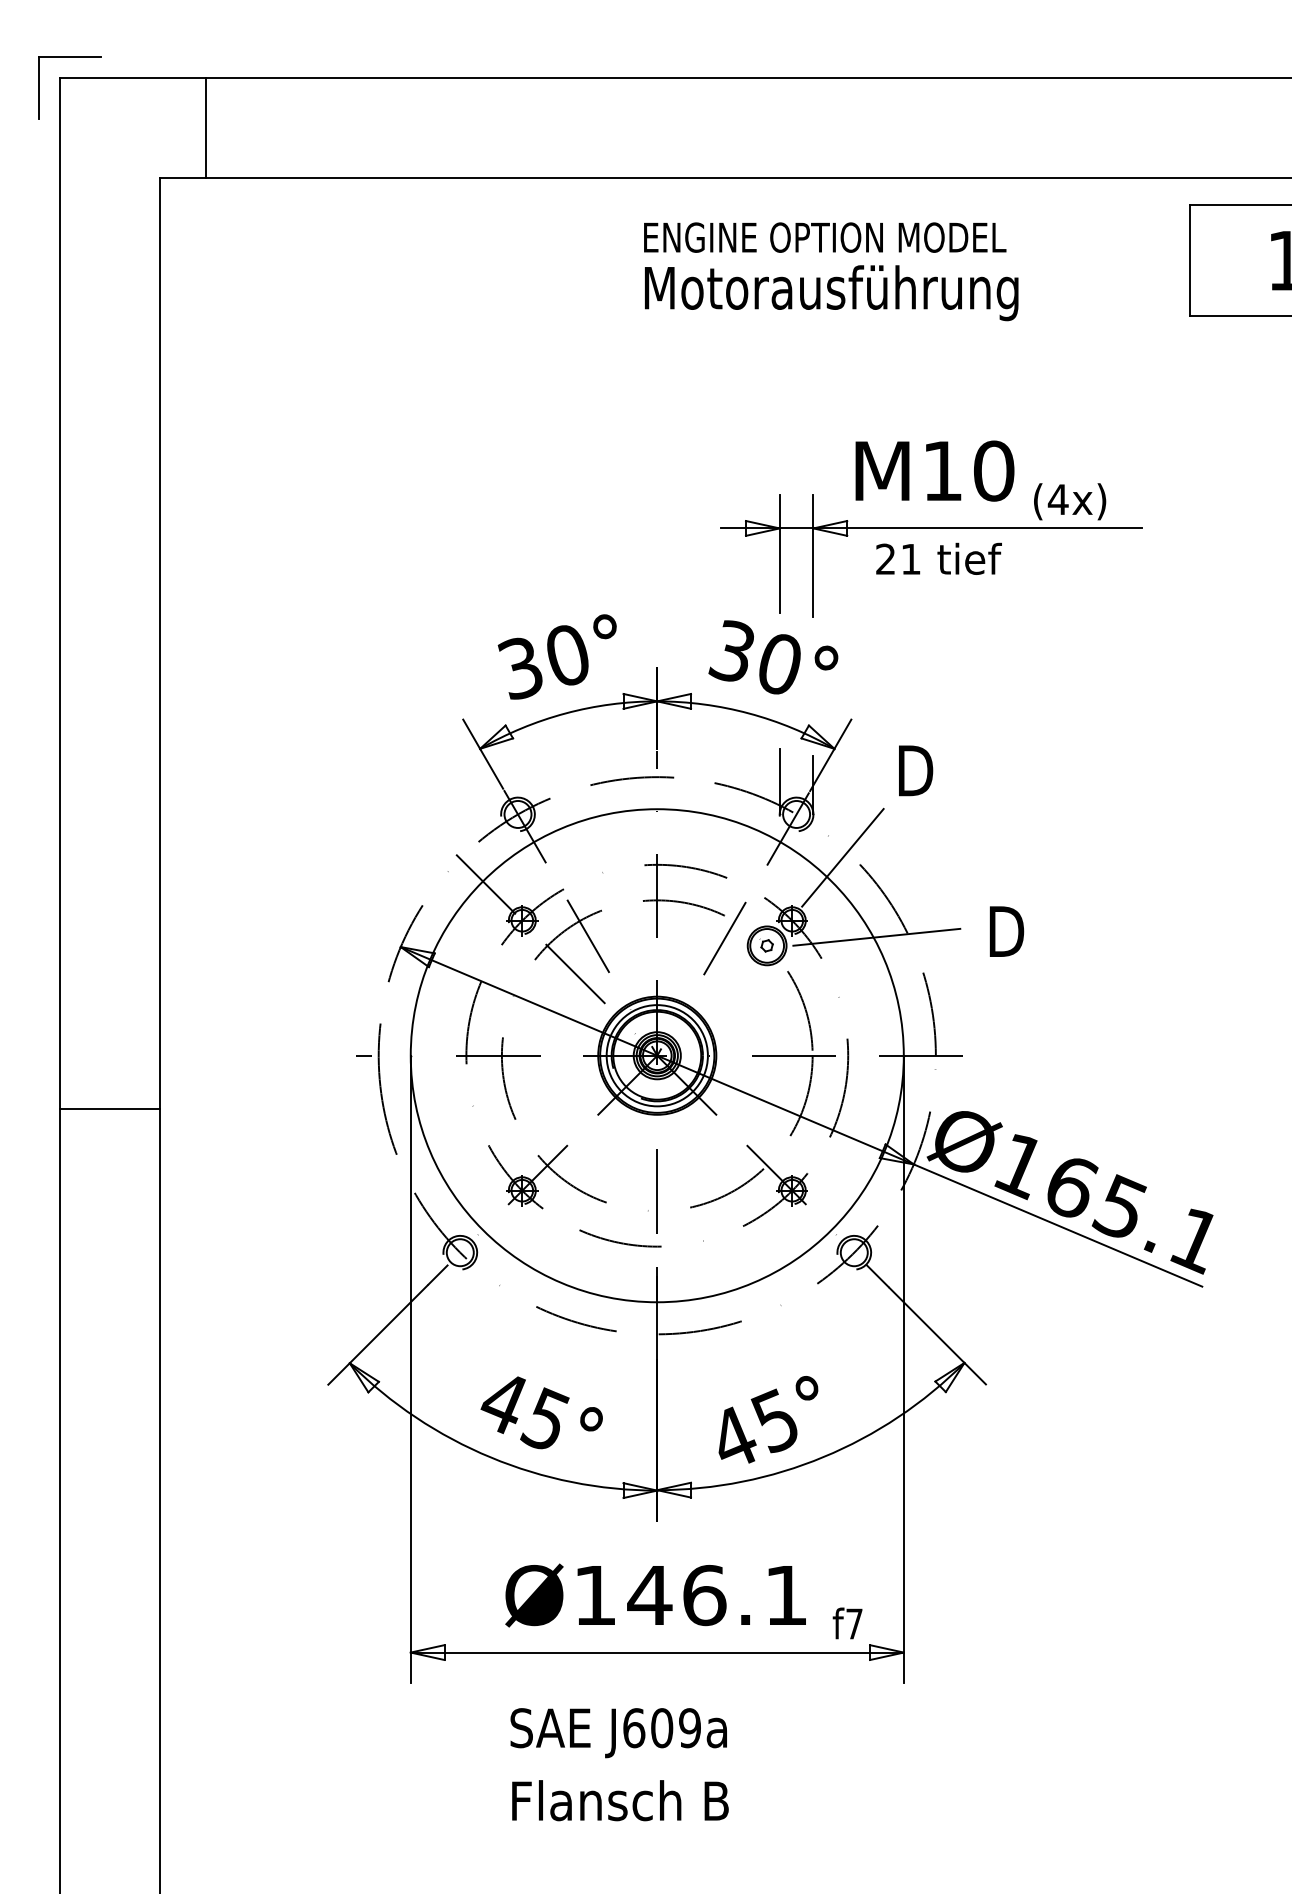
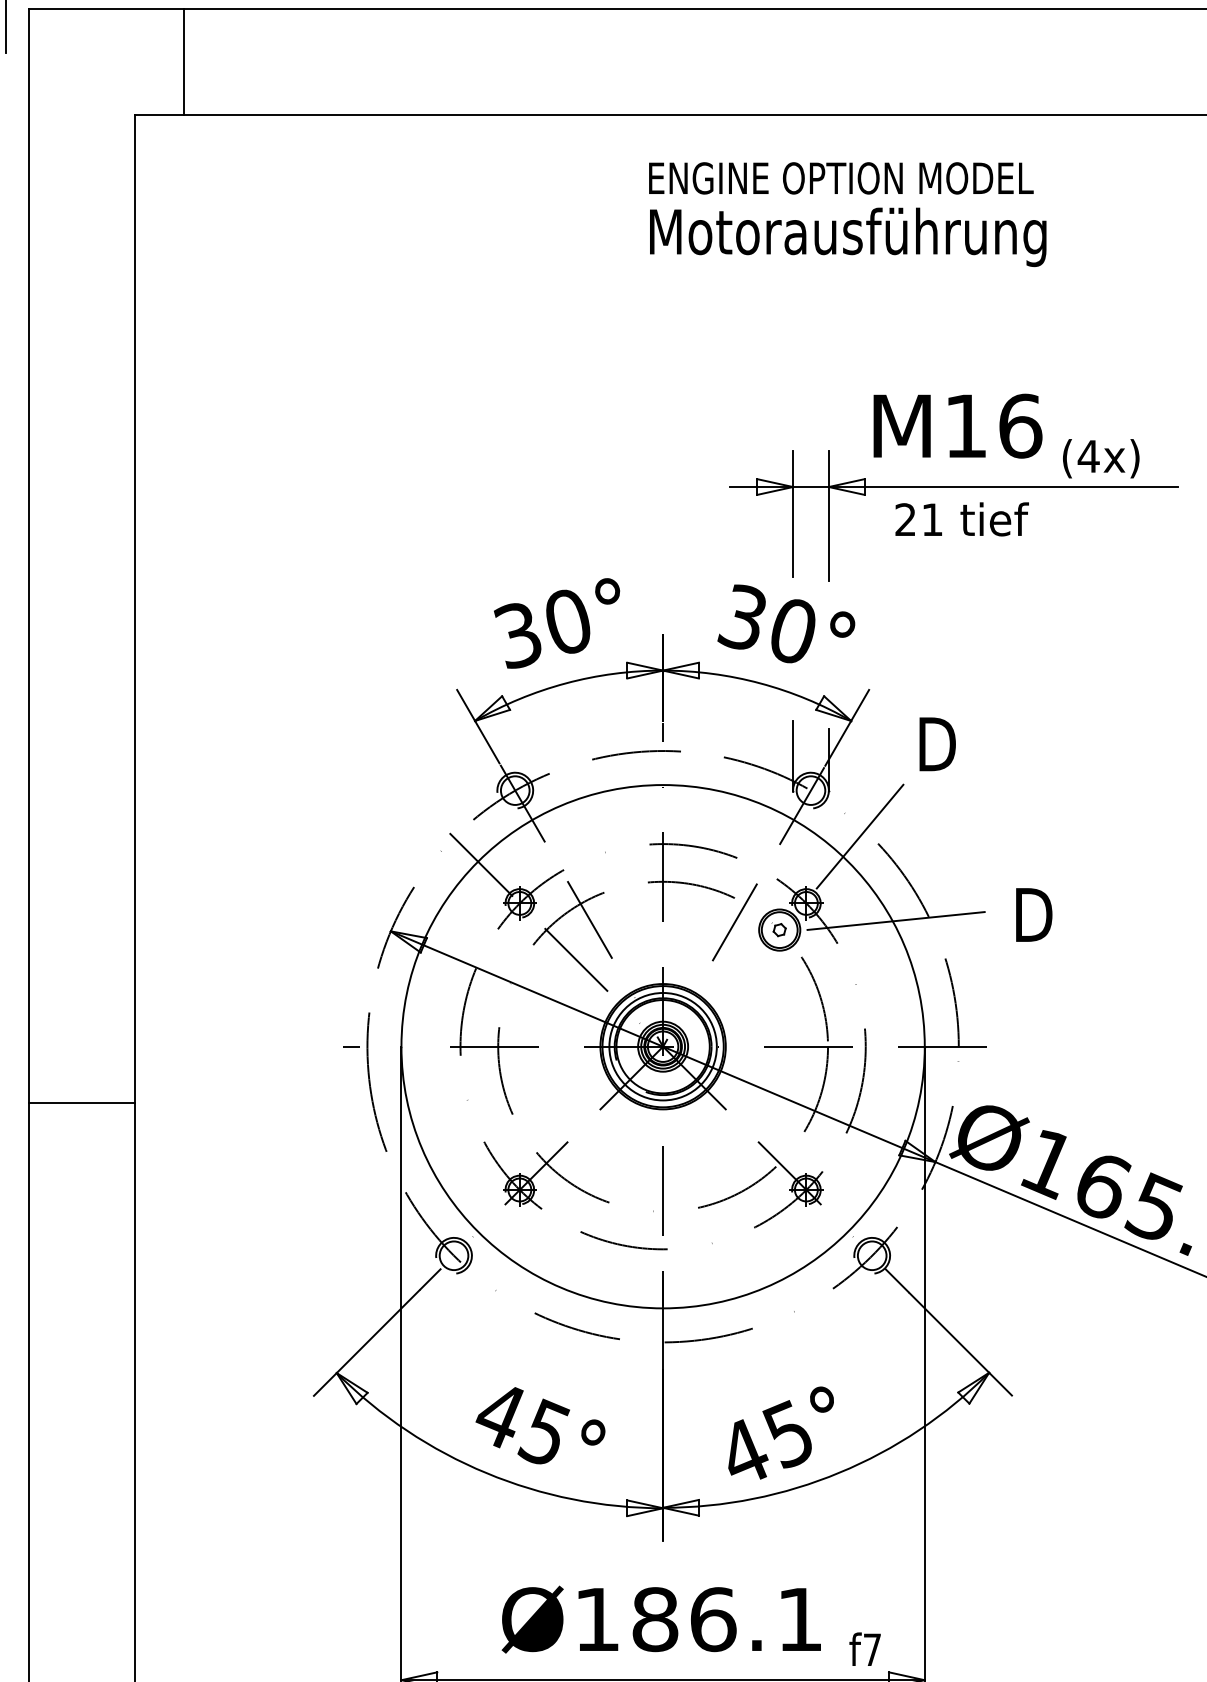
text: (994, 470) -> (1021, 425), M10 -> M16
text: (649, 1595) -> (654, 1619), Ø146.1 -> Ø186.1

